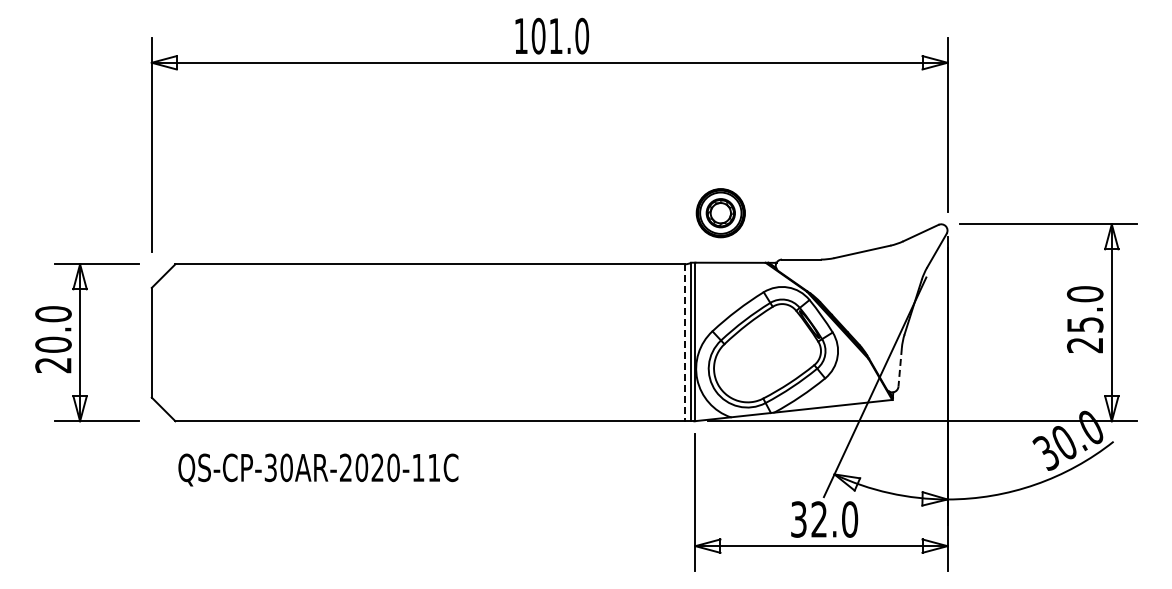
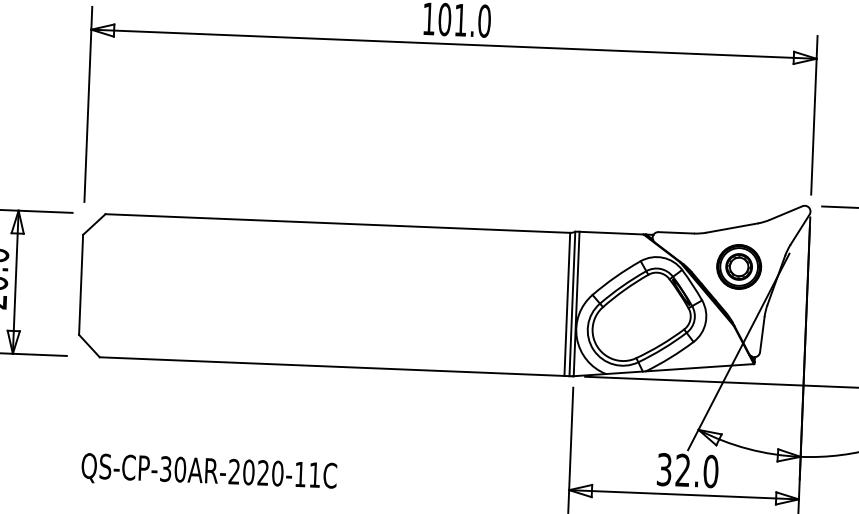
part: (720, 213) -> (738, 267), moved
line: (685, 343) -> (567, 305), dashed -> solid
line: (900, 367) -> (762, 334), dashed -> solid
text: (318, 469) -> (209, 472), moved

